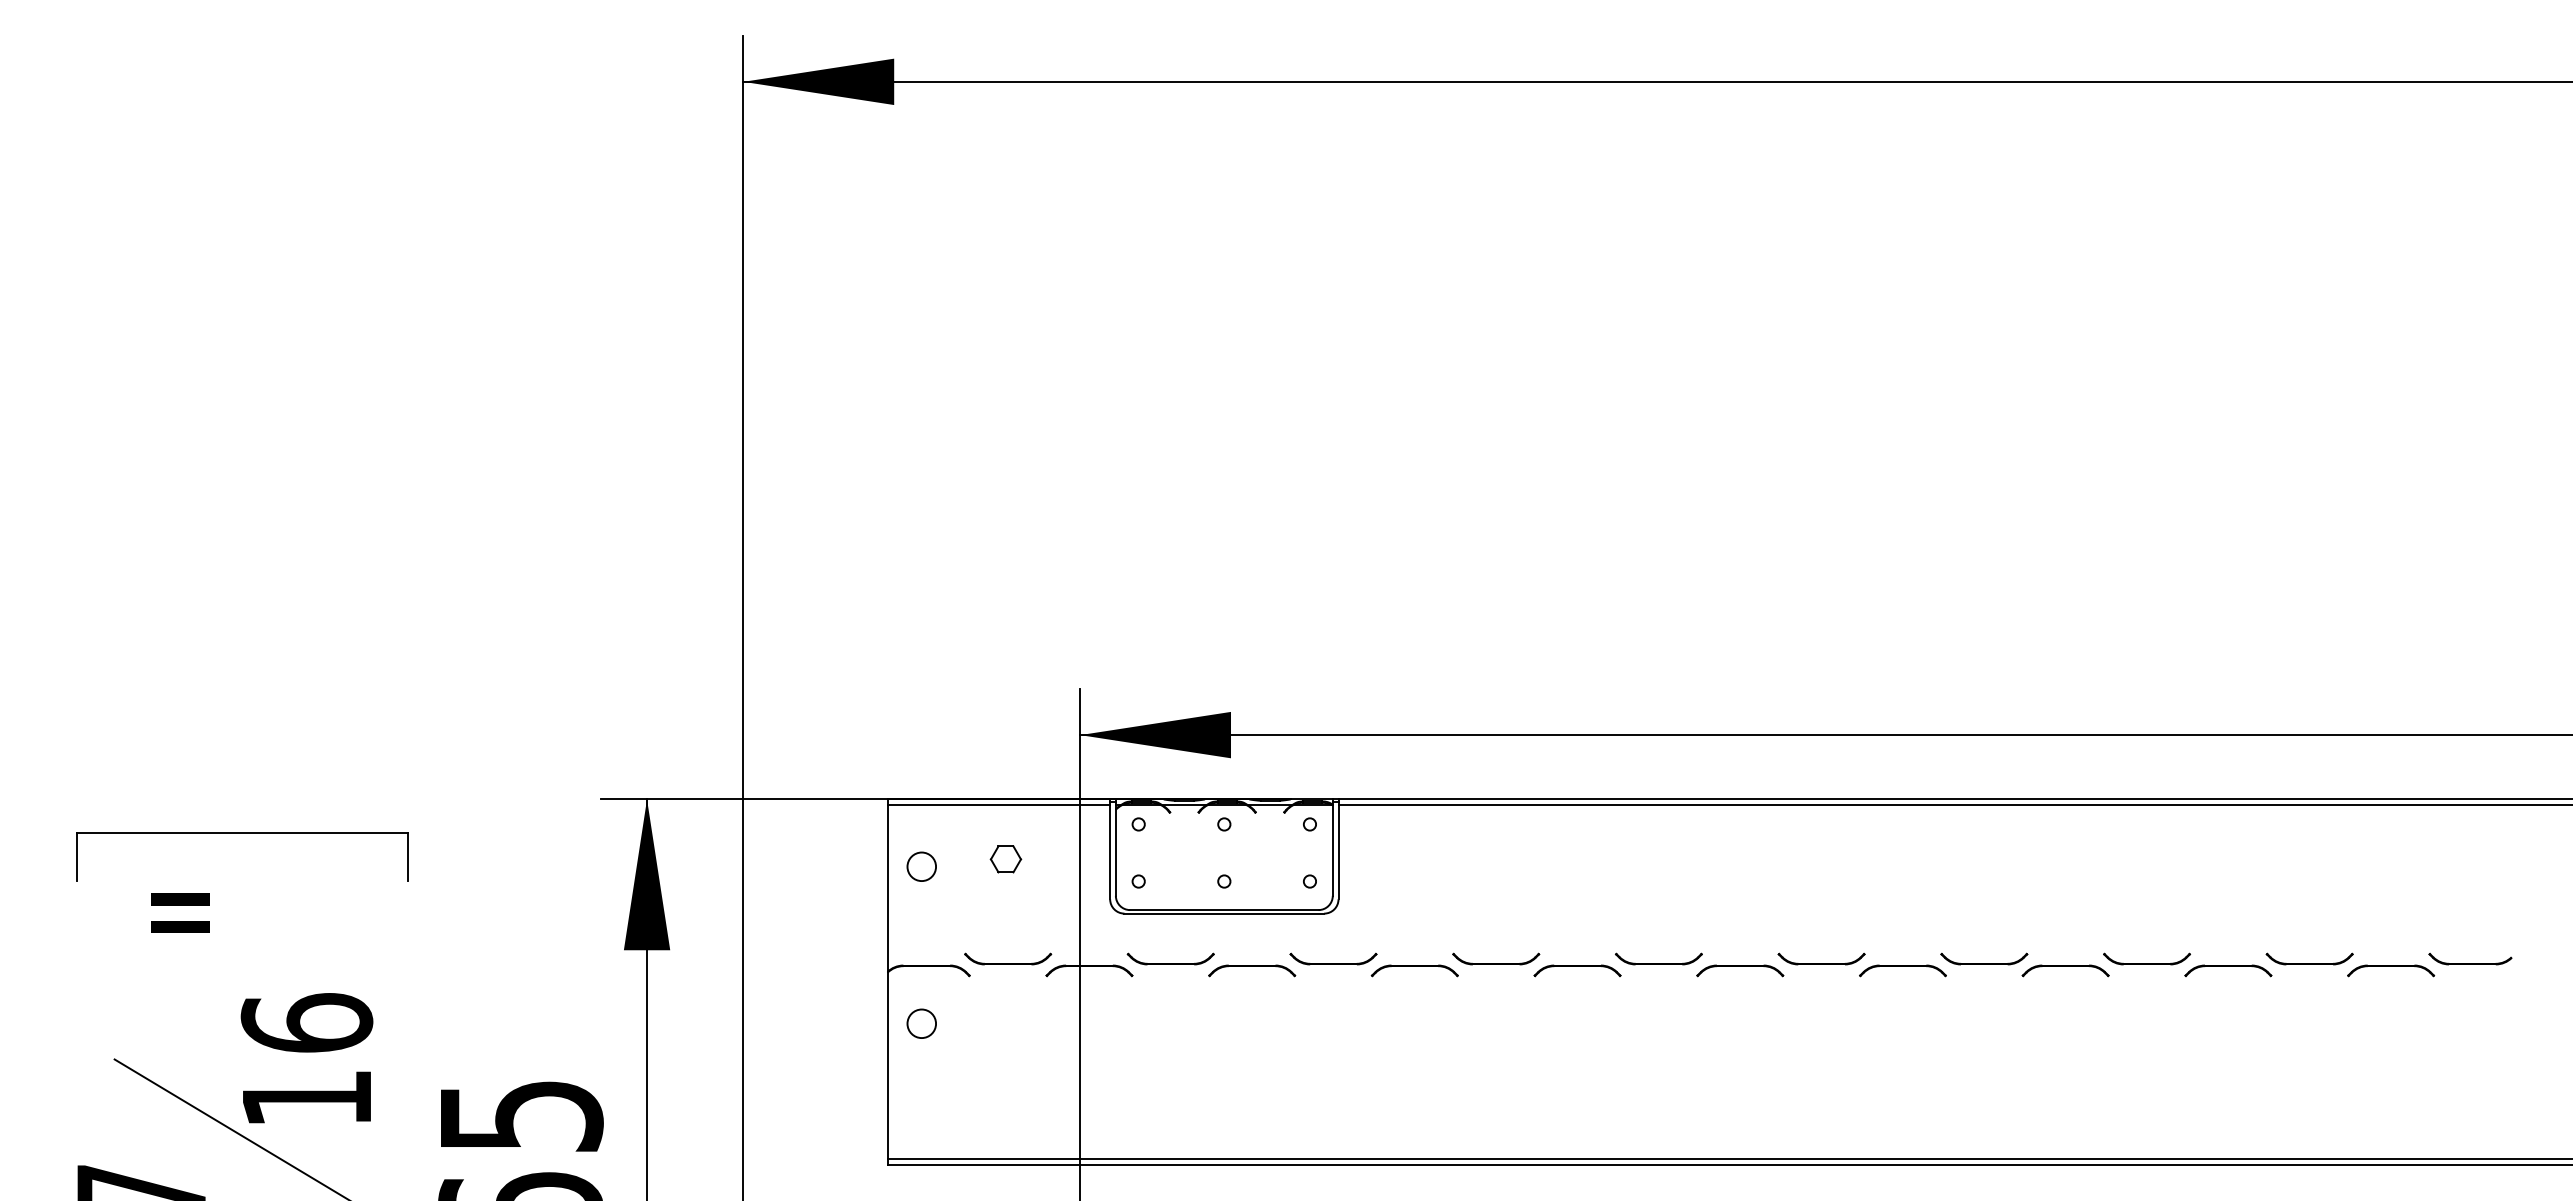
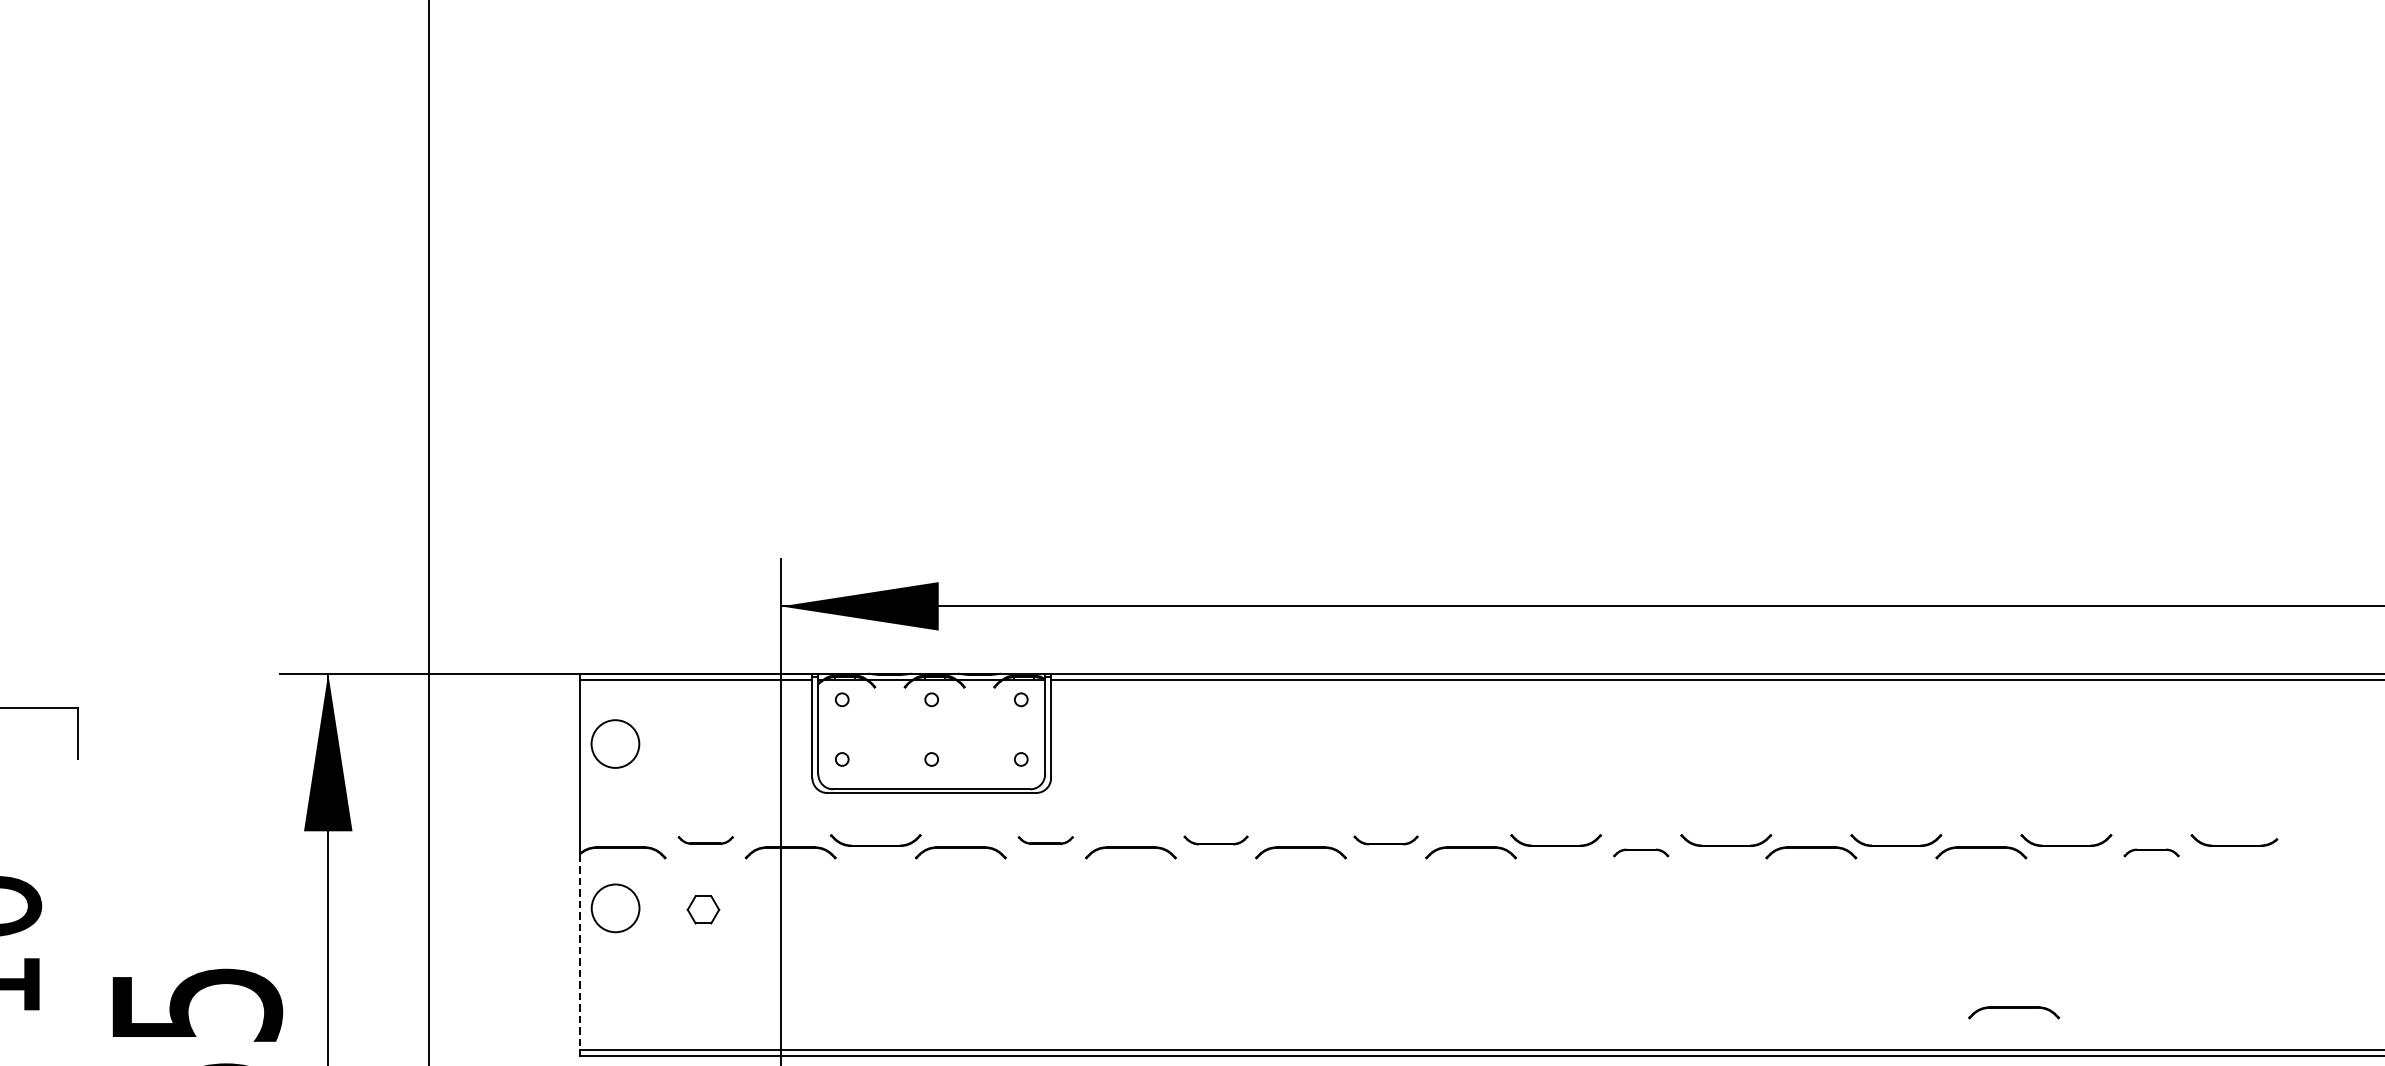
part: (1005, 859) -> (702, 909), moved
circle: (921, 866) -> (615, 743), size x1.6
part: (1008, 958) -> (706, 839), size x0.6
part: (1333, 958) -> (1045, 839), size x0.6
part: (1496, 958) -> (1216, 839), size x0.7
part: (1658, 958) -> (1385, 839), size x0.7
part: (1902, 970) -> (1640, 852), size x0.6
part: (2391, 970) -> (2151, 852), size x0.6
circle: (921, 1023) -> (615, 907), size x1.6
line: (887, 1066) -> (579, 952), solid -> dashed
part: (2259, 1123) -> (2013, 1012), added

